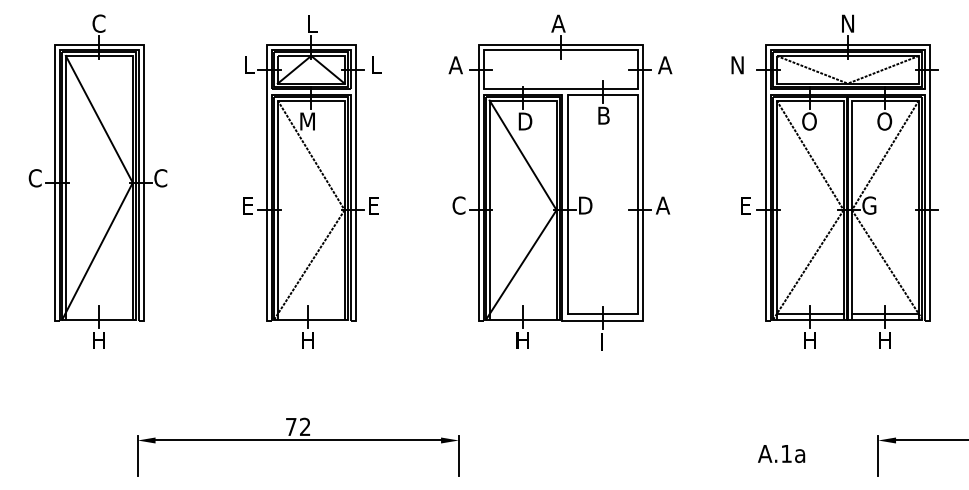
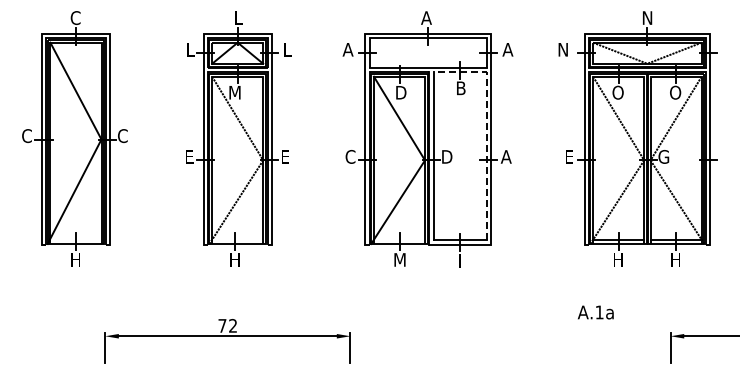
line: (637, 168) -> (486, 128), solid -> dashed
text: (523, 339) -> (399, 259), H -> M
text: (781, 453) -> (595, 312), moved

